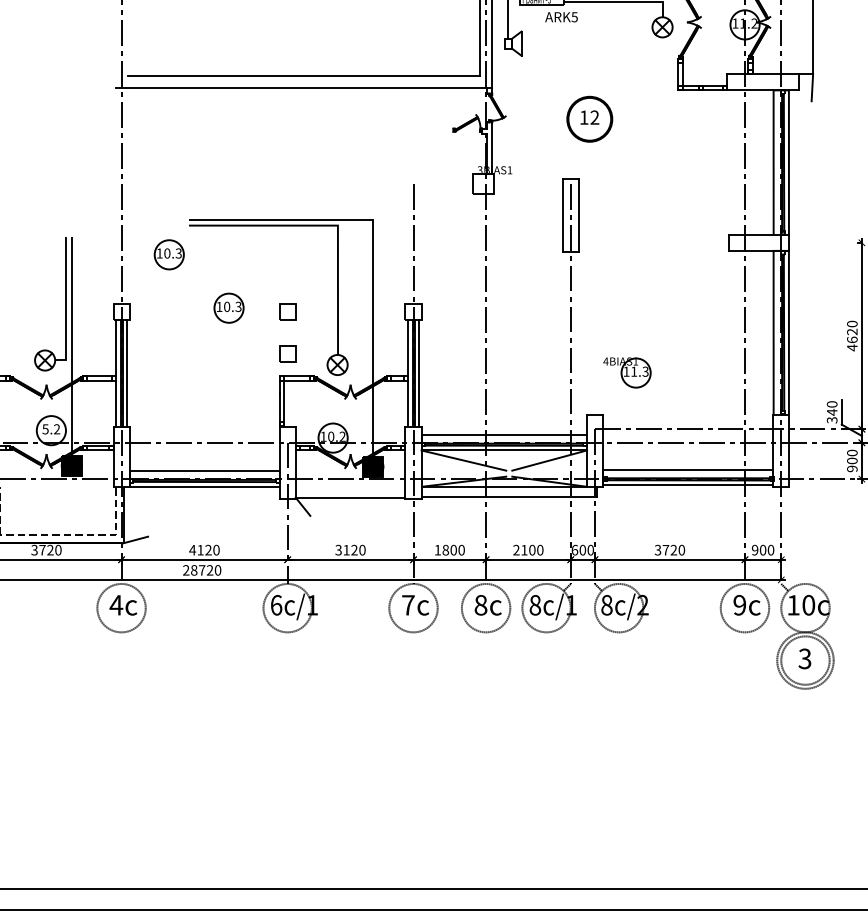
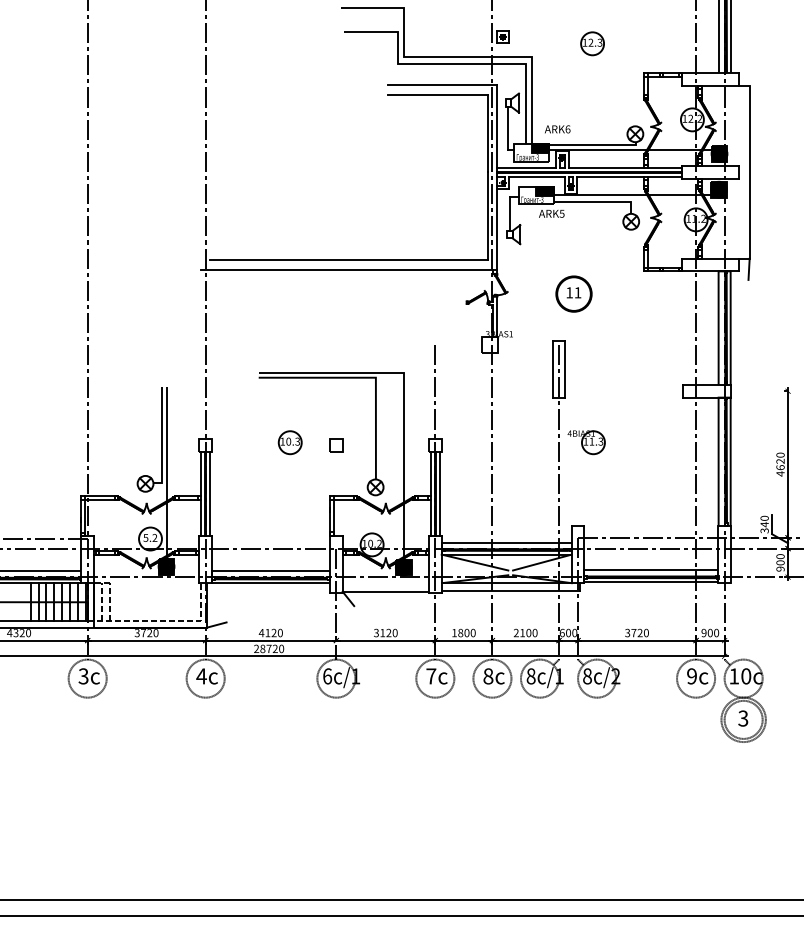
text: (594, 117) -> (577, 292), 12 -> 11
part: (168, 254) -> (242, 400), removed
part: (287, 353) -> (336, 478), removed
part: (627, 372) -> (586, 442), moved

